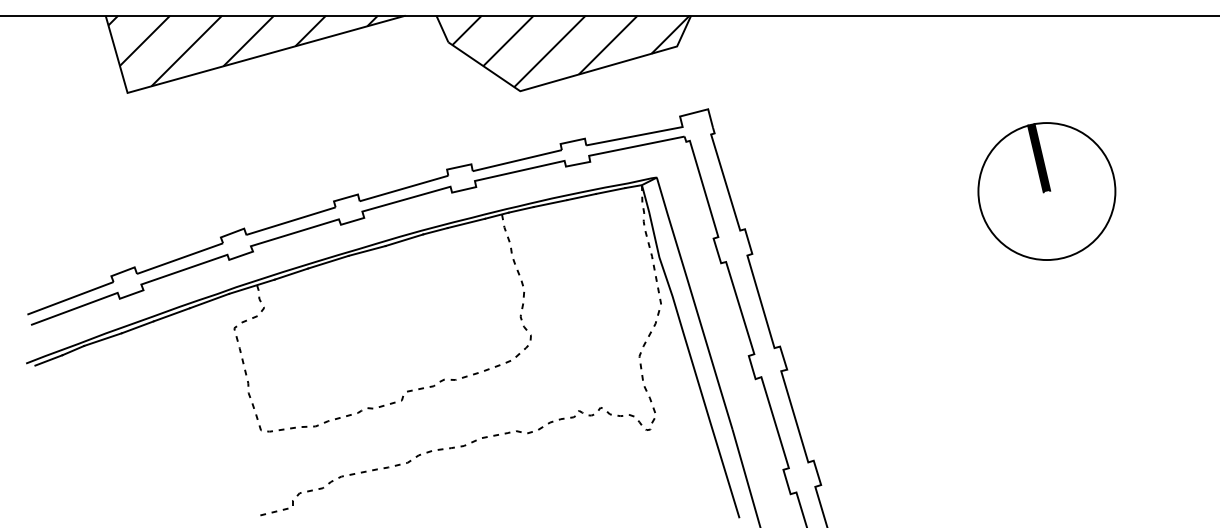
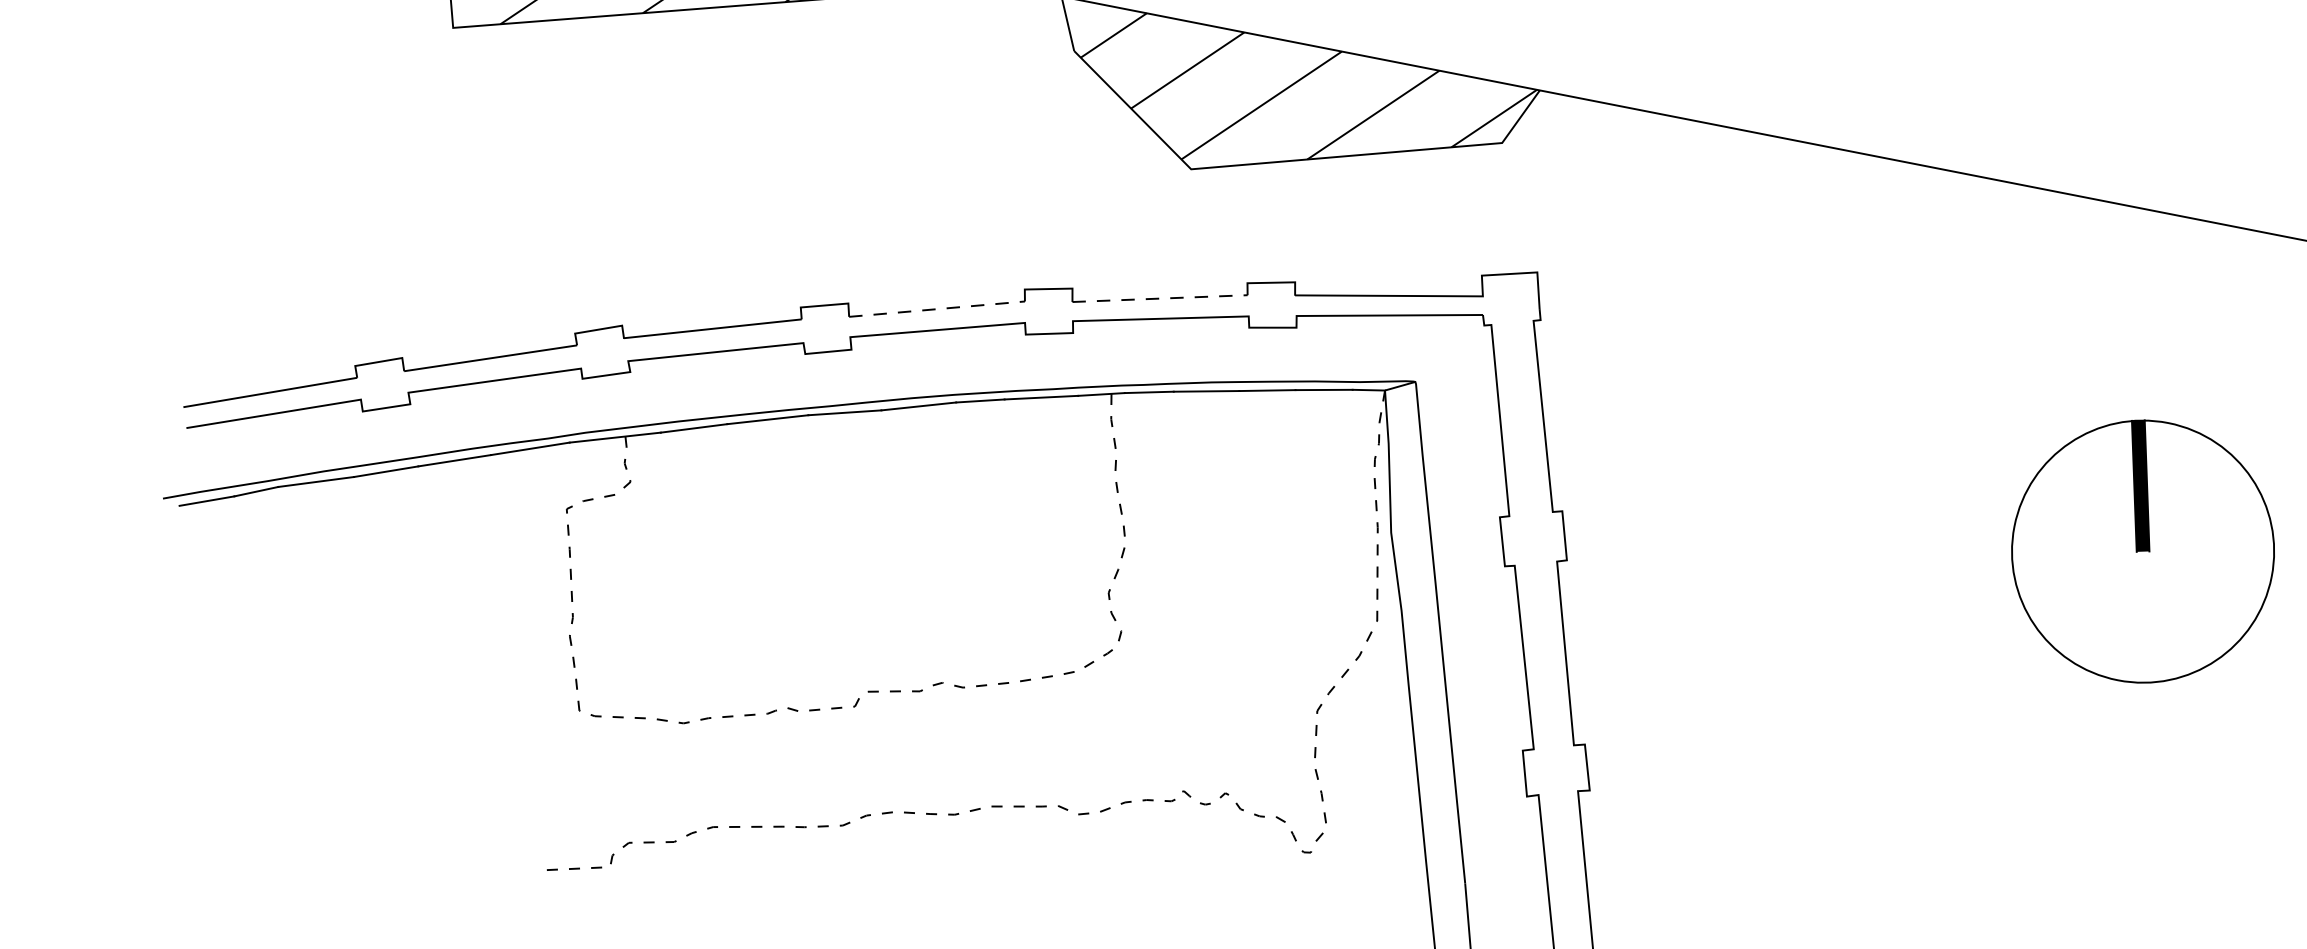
line: (517, 160) -> (1160, 298), solid -> dashed
line: (404, 188) -> (937, 309), solid -> dashed

